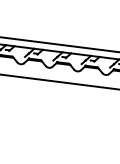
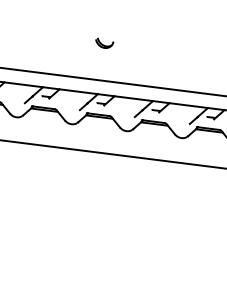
part: (65, 26) -> (103, 44), added

